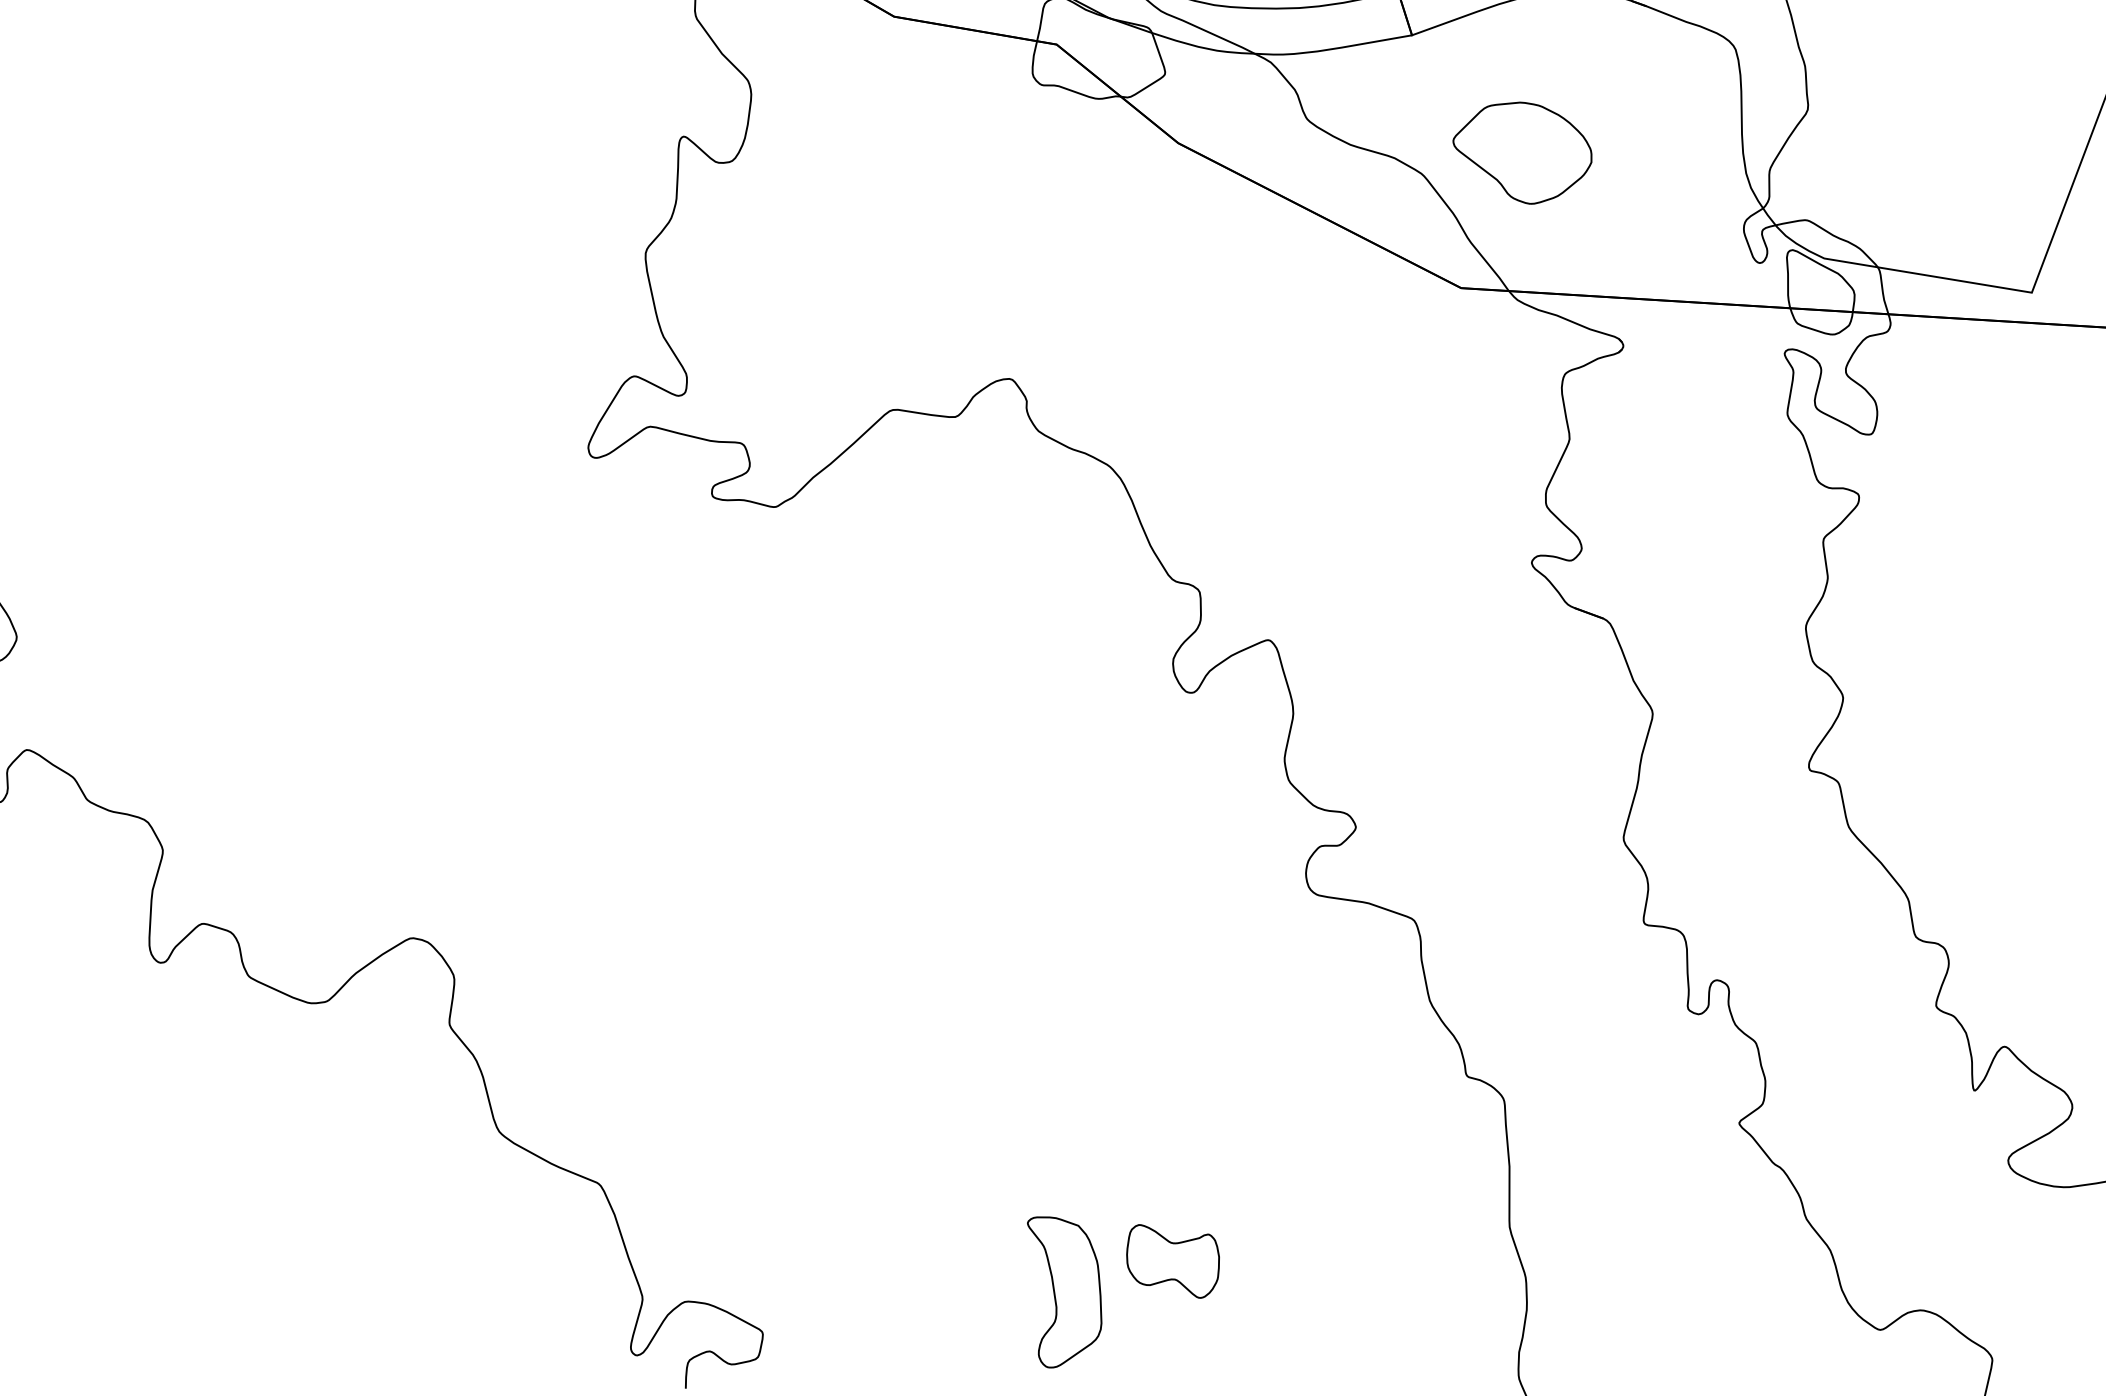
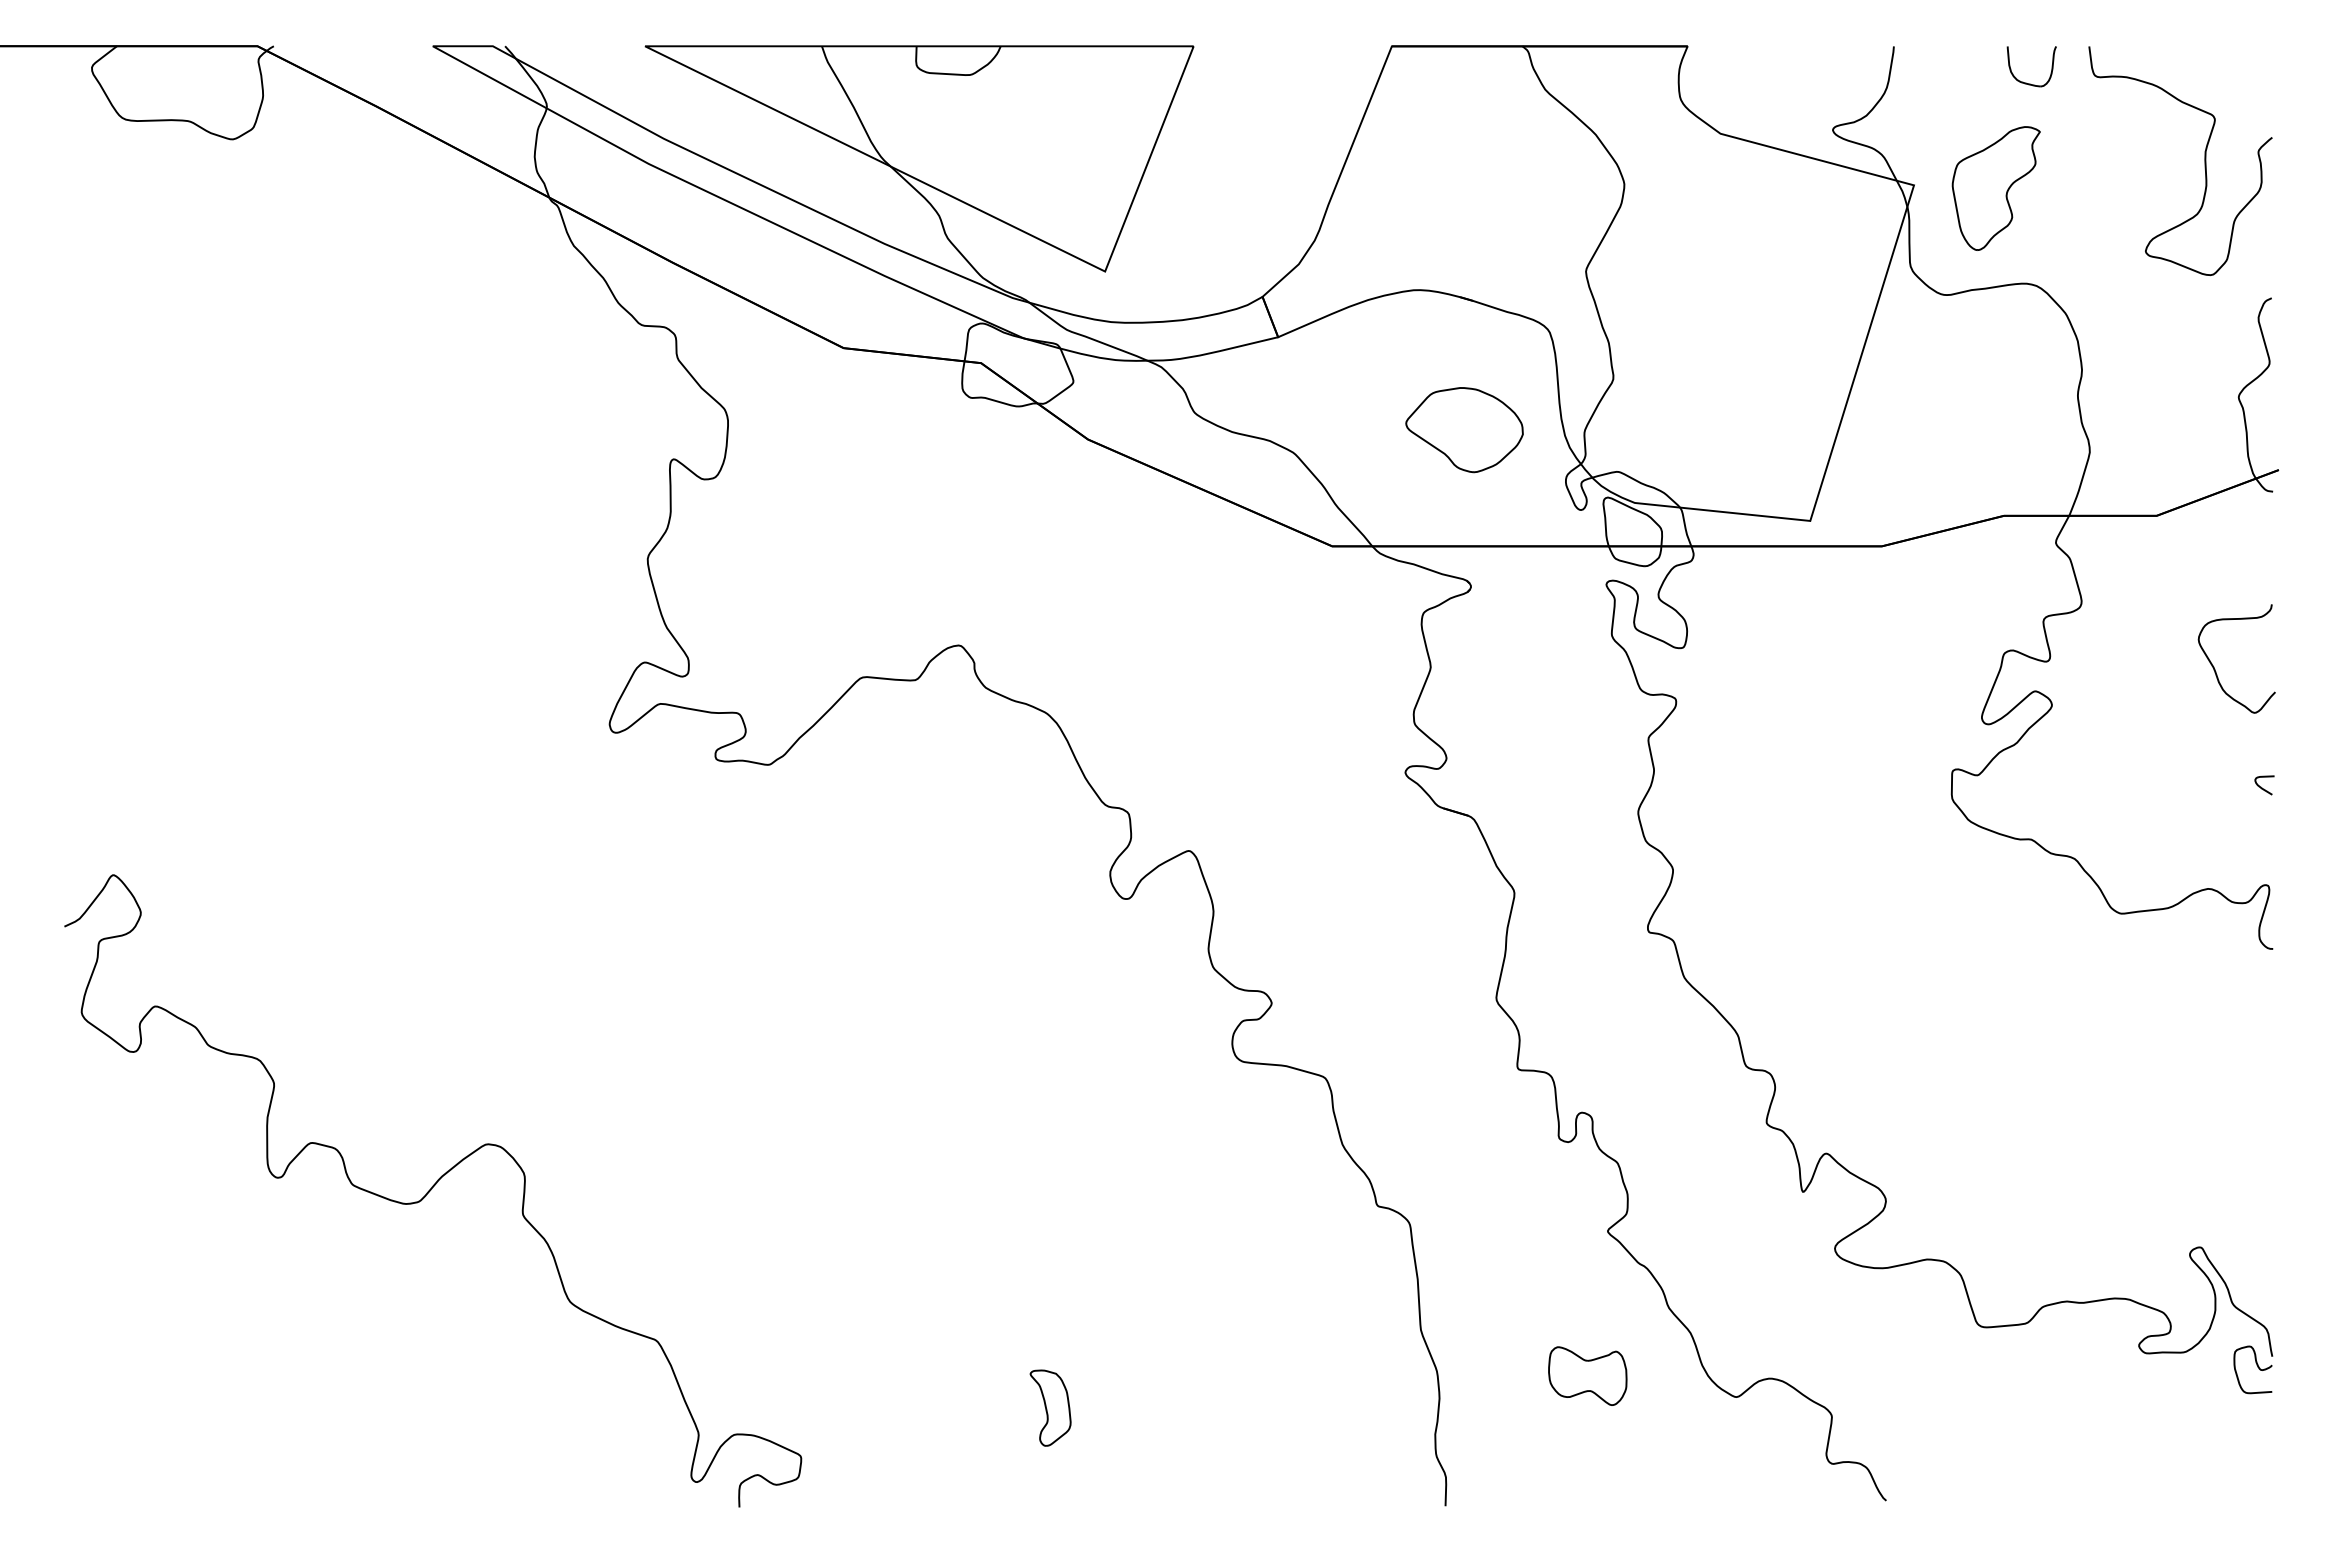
part: (1522, 153) -> (1464, 430), moved
part: (1172, 1260) -> (1587, 1375), moved
part: (1063, 1292) -> (1050, 1407), size x0.6

